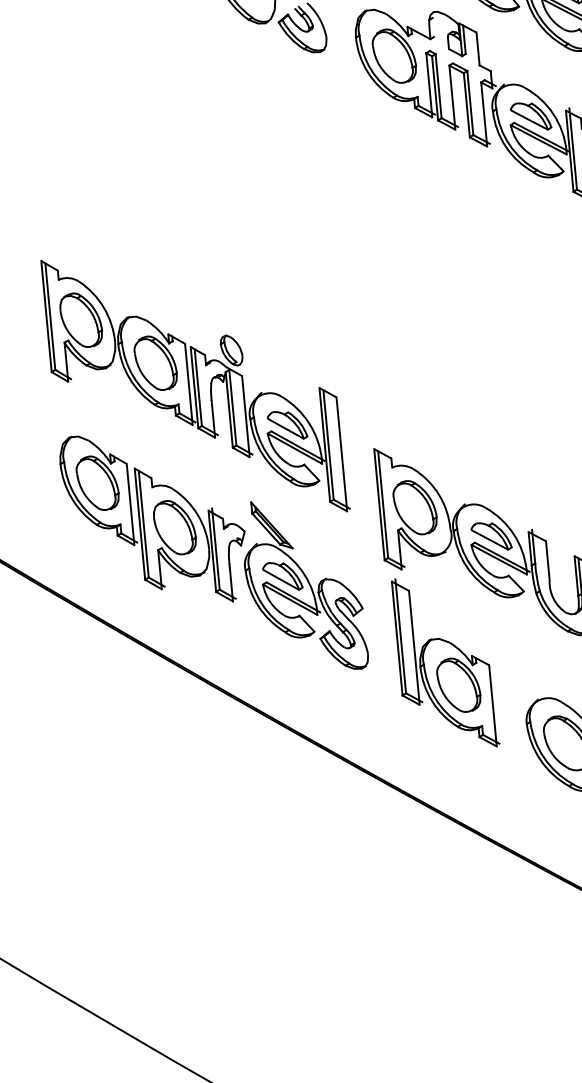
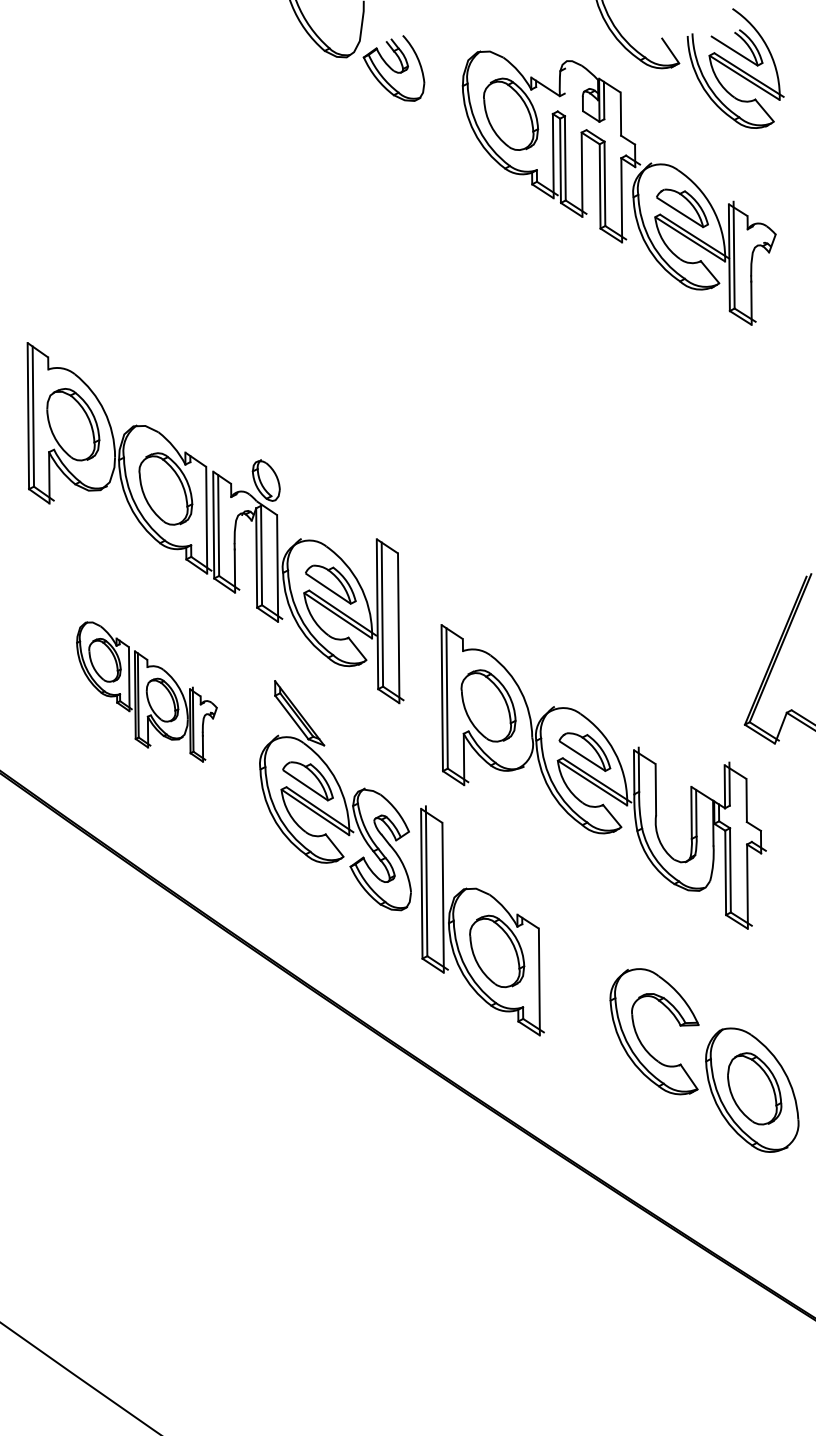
part: (153, 518) -> (146, 691), size x0.6
part: (445, 662) -> (482, 920), moved

